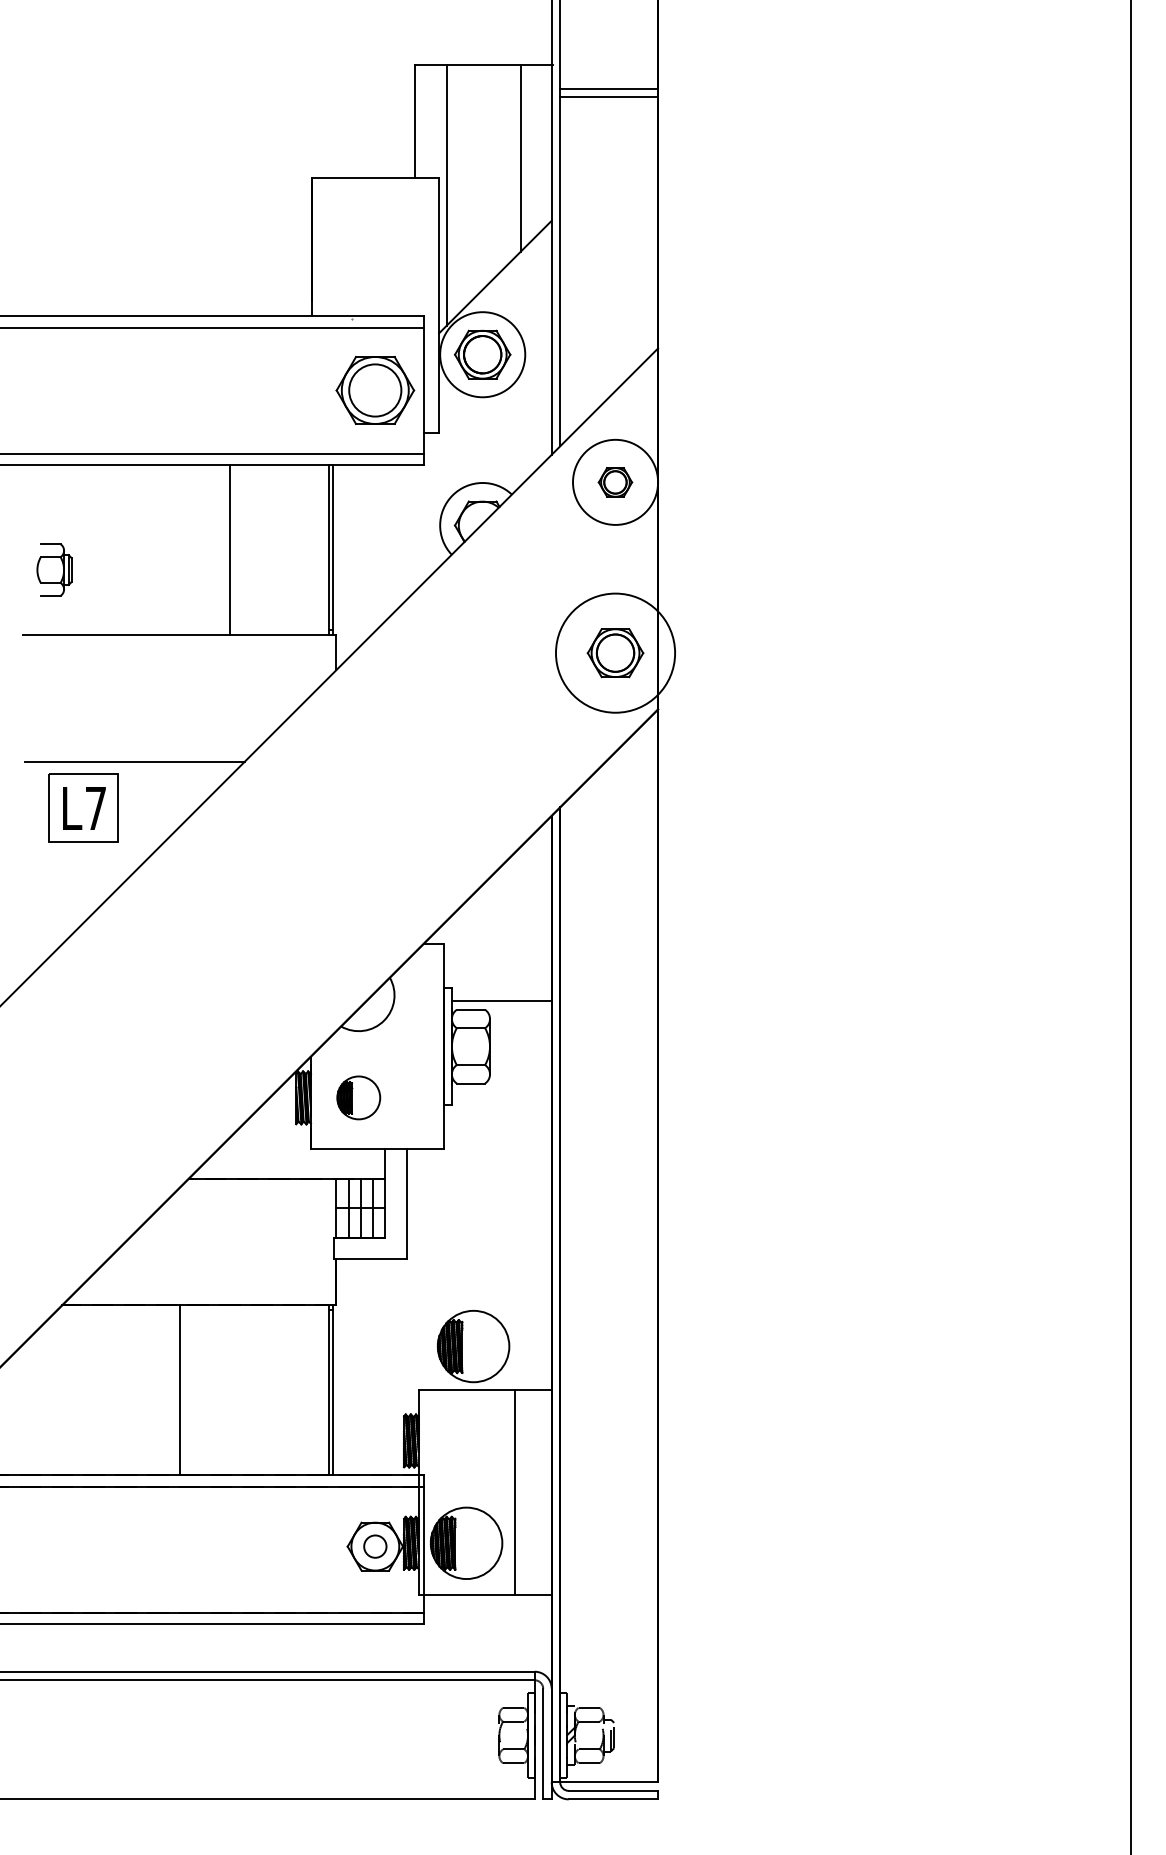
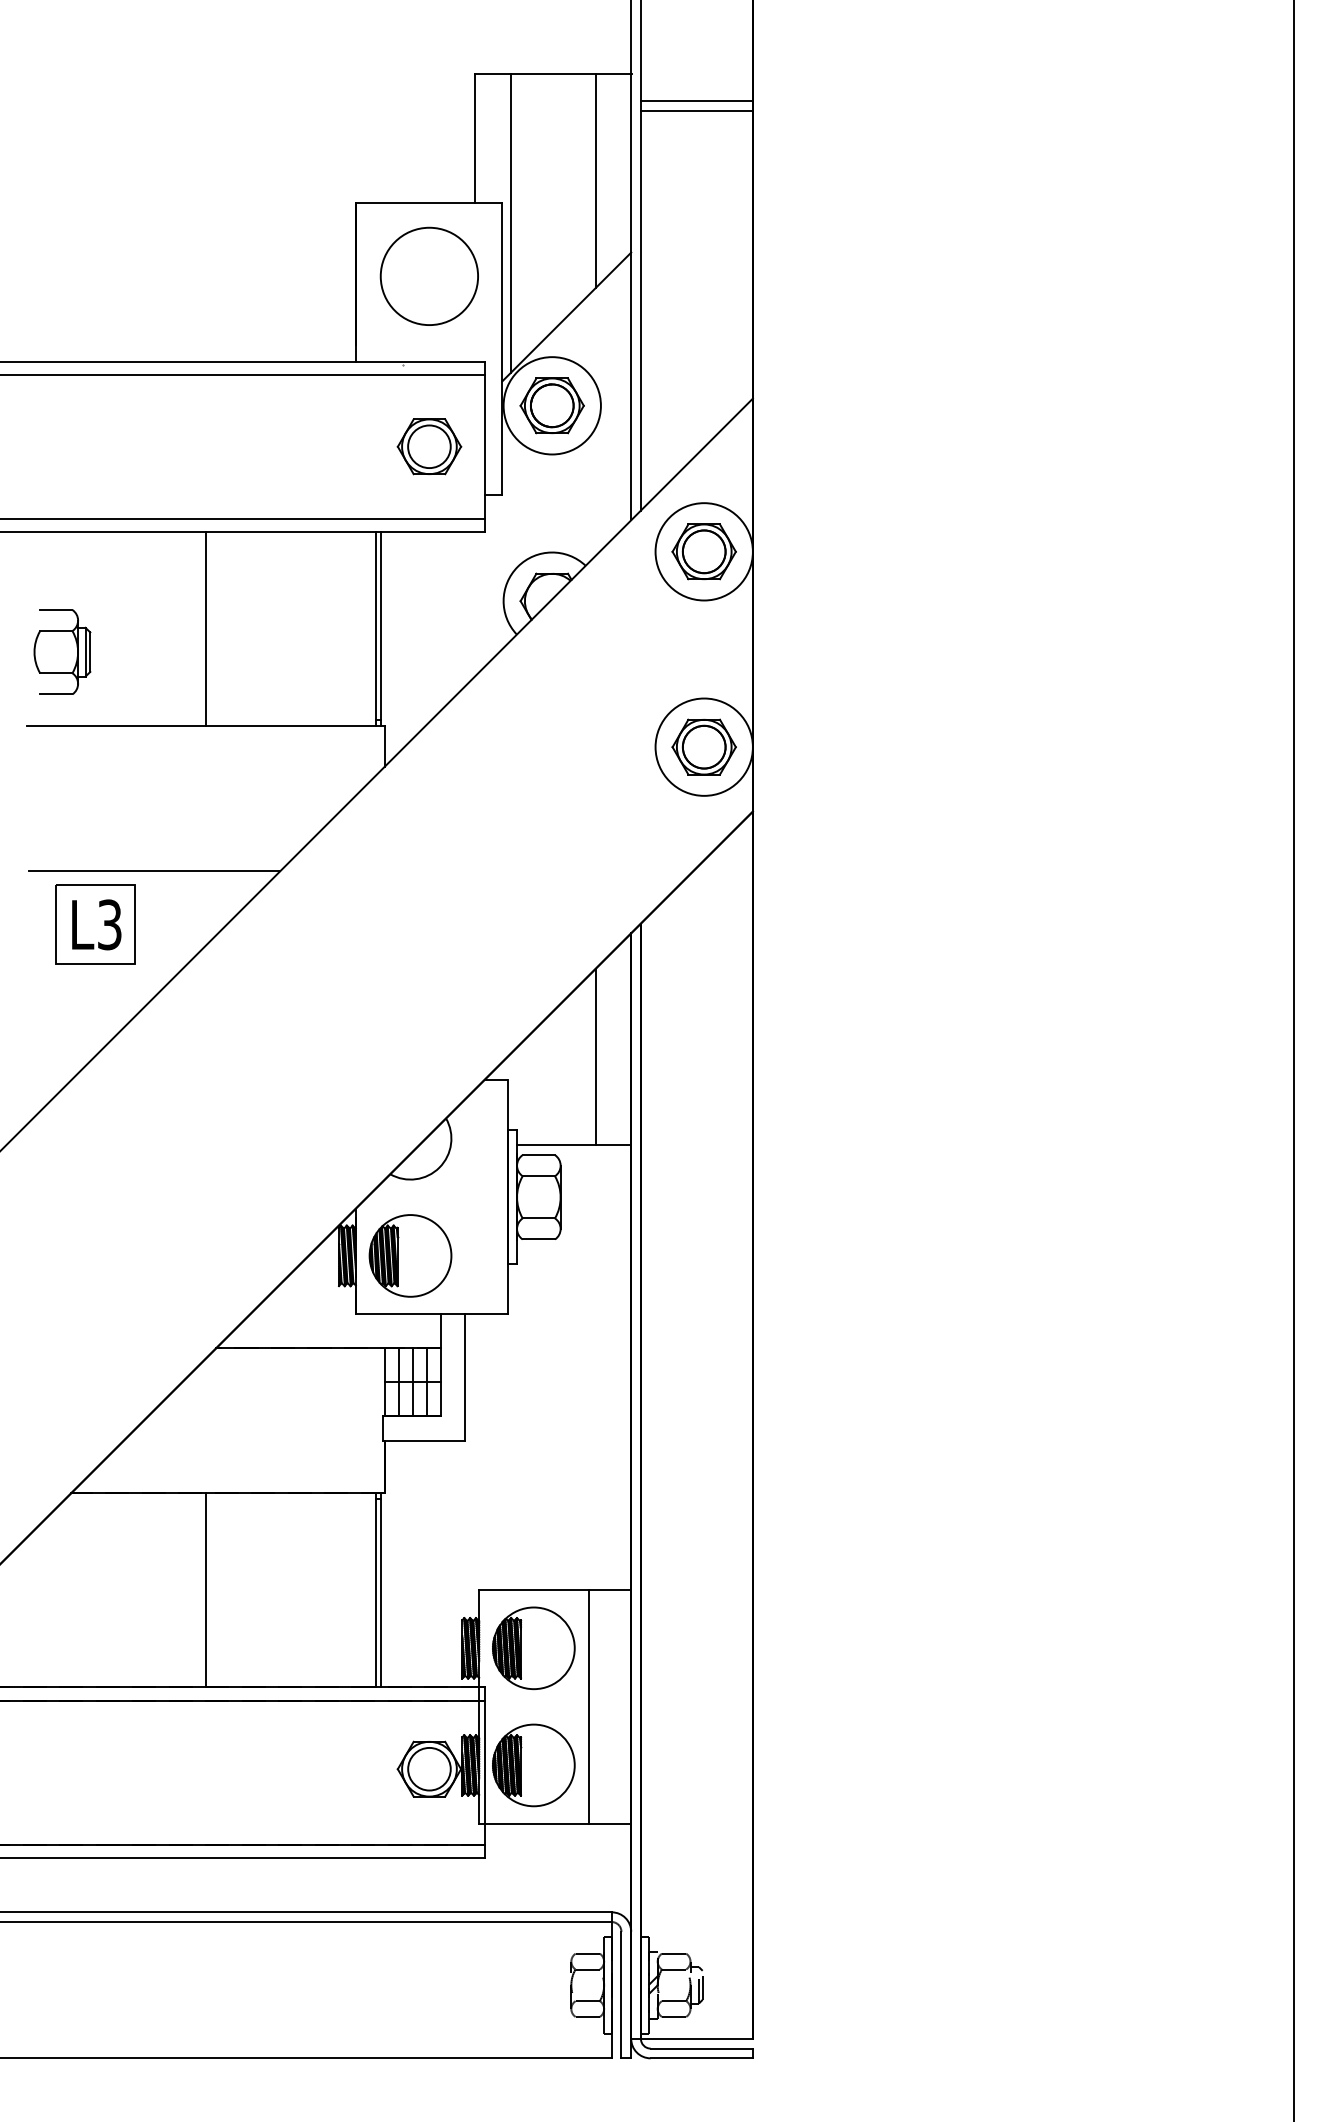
circle: (374, 240) -> (428, 275), added
part: (375, 390) -> (429, 446), size x0.71
part: (614, 482) -> (703, 551), size x1.67
line: (229, 549) -> (205, 628), moved
part: (54, 569) -> (62, 651), size x1.43
circle: (614, 652) -> (703, 746), size x0.71
text: (95, 808) -> (109, 924), L7 -> L3
line: (520, 923) -> (595, 1056), added
part: (358, 1097) -> (410, 1255), size x1.67
part: (473, 1346) -> (533, 1648), moved
circle: (375, 1545) -> (429, 1768), size x1.67

